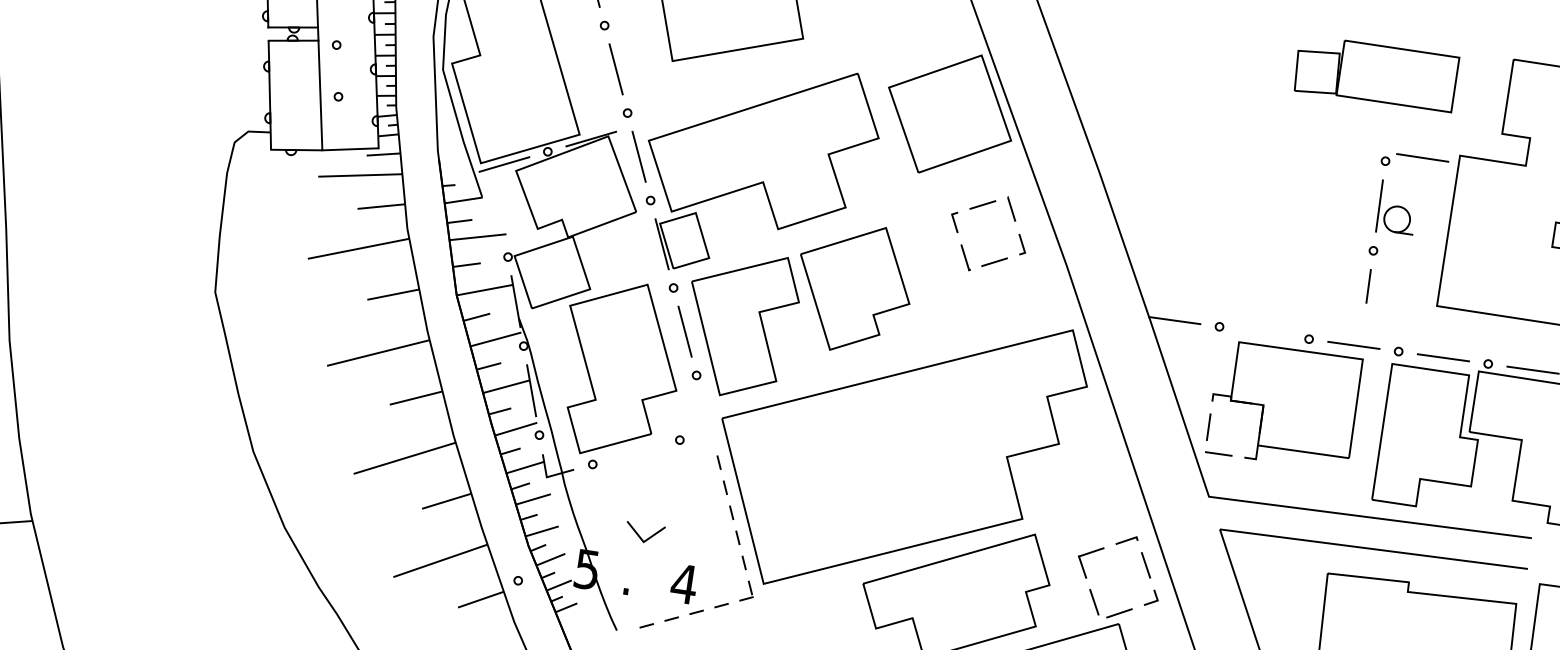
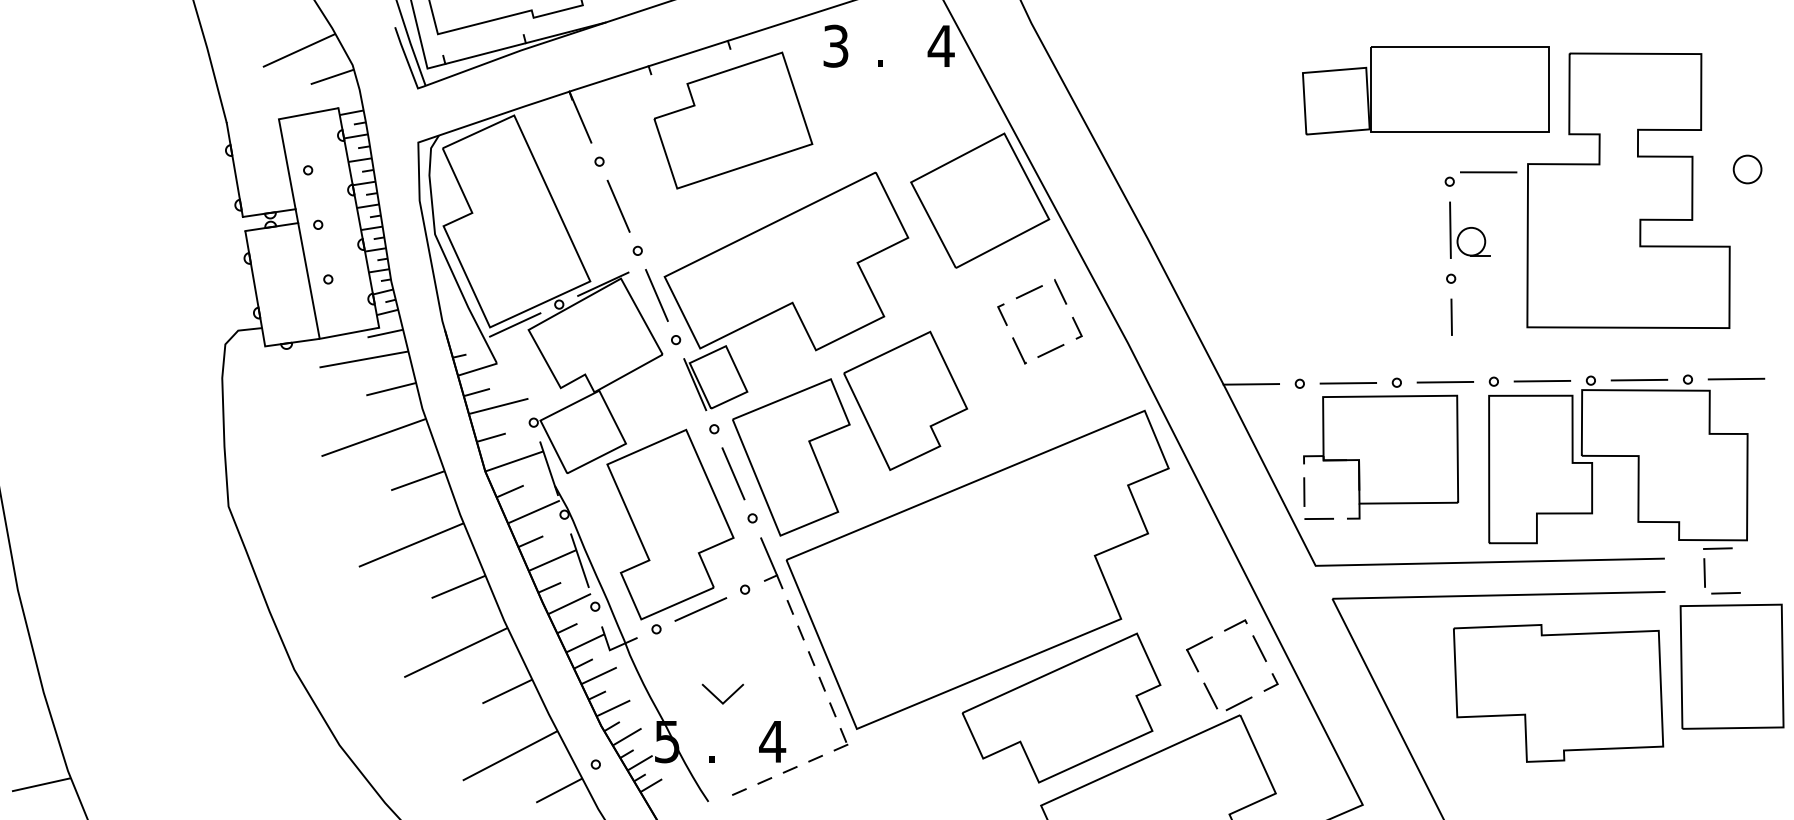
part: (1375, 73) -> (1425, 90), size x1.43
line: (1264, 333) -> (1348, 383), added
part: (707, 419) -> (771, 563), added
line: (636, 452) -> (700, 609), added

